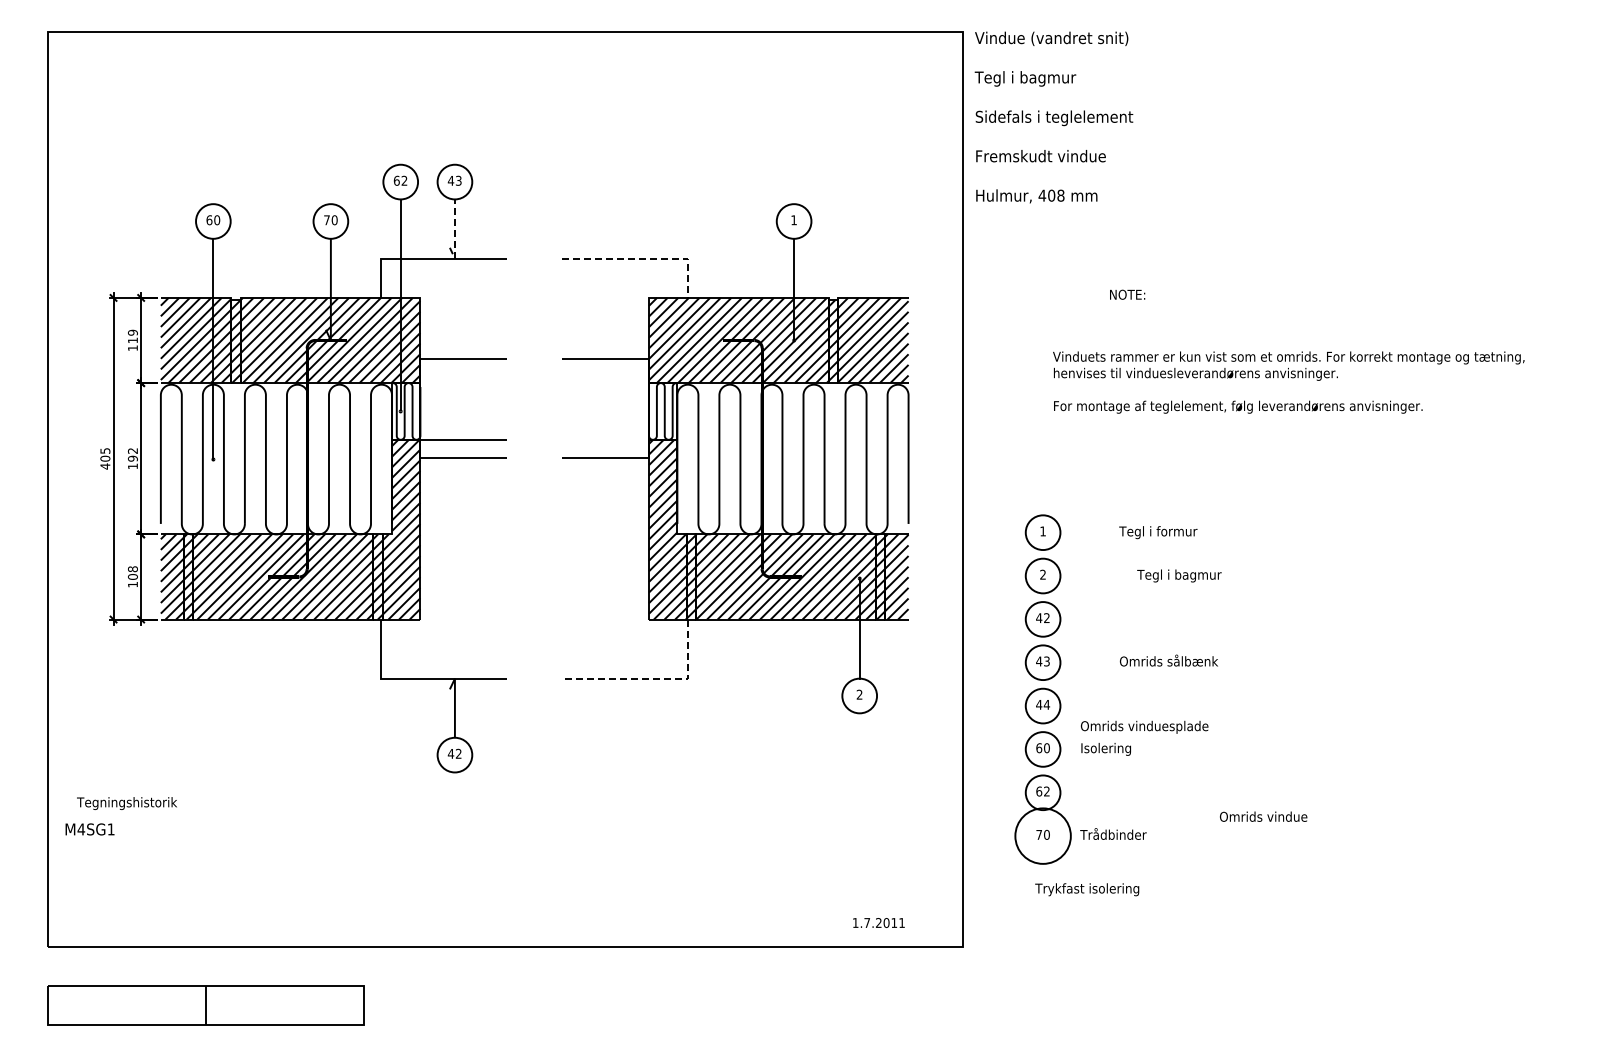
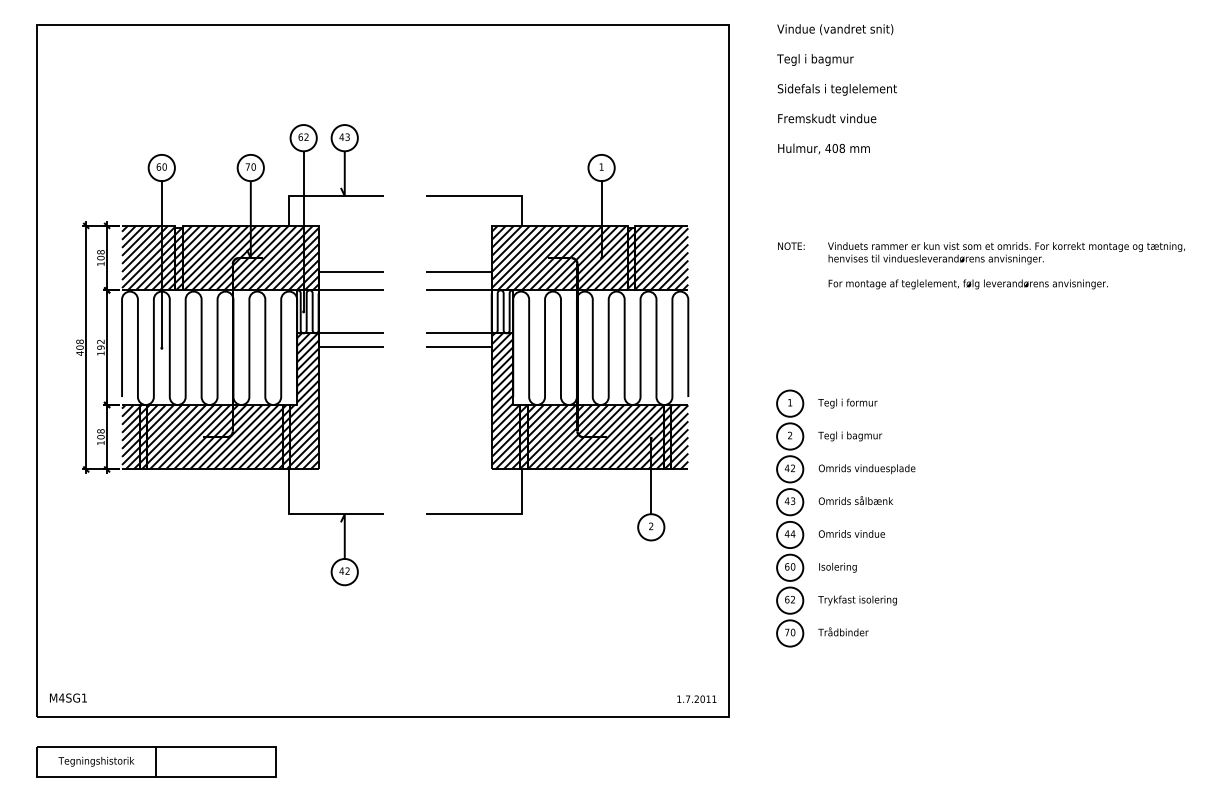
text: (1053, 117) -> (836, 89), moved
line: (454, 234) -> (344, 177), dashed -> solid
line: (645, 258) -> (489, 196), dashed -> solid
text: (1127, 294) -> (791, 246), moved
text: (132, 336) -> (100, 255), 119 -> 108
text: (1288, 382) -> (1006, 265), moved
line: (463, 383) -> (351, 290), added
line: (605, 383) -> (458, 290), added
line: (605, 439) -> (458, 333), added
text: (105, 450) -> (80, 341), 405 -> 408
text: (1158, 532) -> (848, 403), moved
text: (1179, 575) -> (850, 436), moved
text: (1168, 660) -> (855, 500), moved
line: (655, 678) -> (496, 514), dashed -> solid
text: (1144, 726) -> (866, 468), moved
text: (126, 803) -> (96, 761), moved
text: (1263, 816) -> (851, 533), moved
text: (89, 829) -> (68, 698), moved
circle: (1042, 835) -> (789, 632), size x0.62
text: (1087, 889) -> (857, 600), moved
text: (878, 922) -> (696, 698), moved

